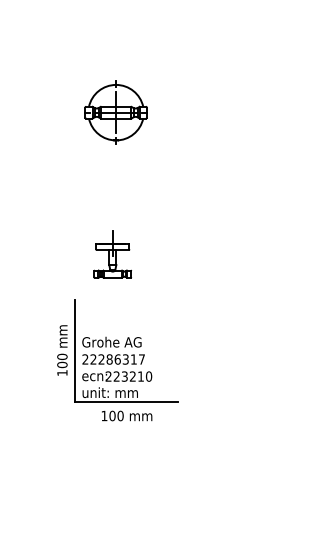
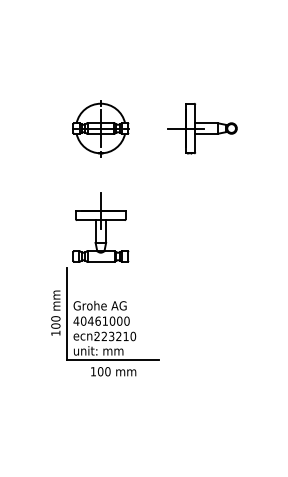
part: (115, 112) -> (100, 128), moved
part: (226, 143) -> (202, 128), added
part: (112, 254) -> (100, 227), size x1.67
text: (113, 358) -> (101, 320), 22286317 -> 40461000

